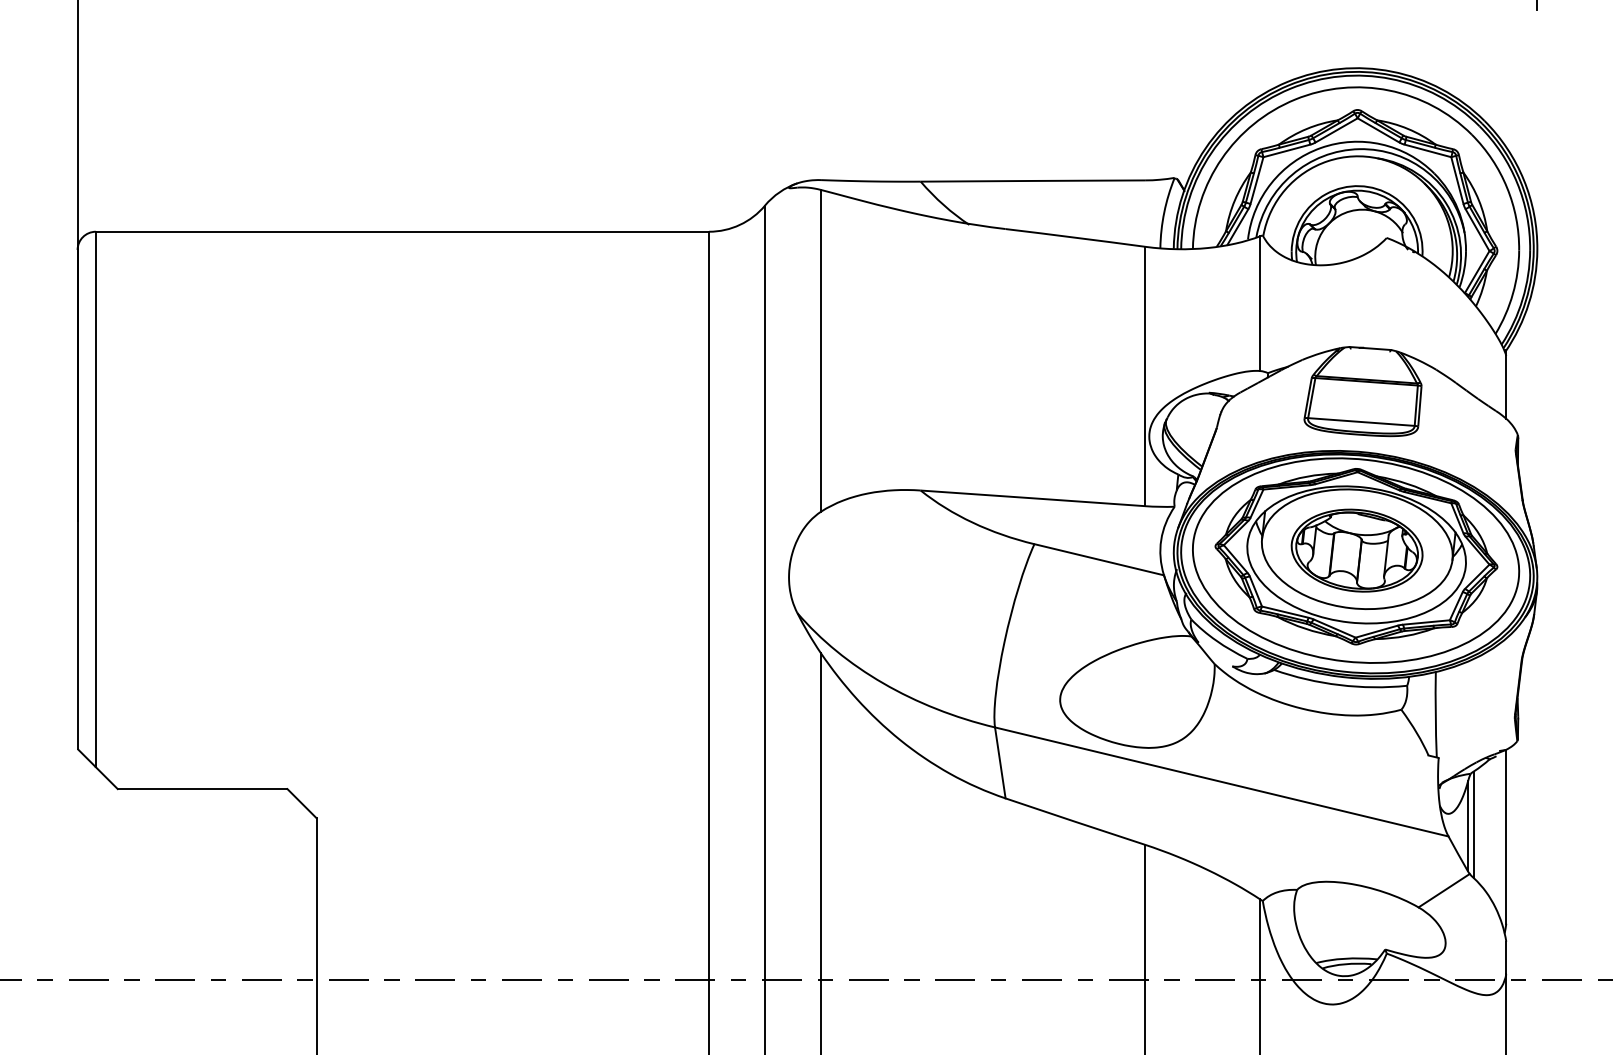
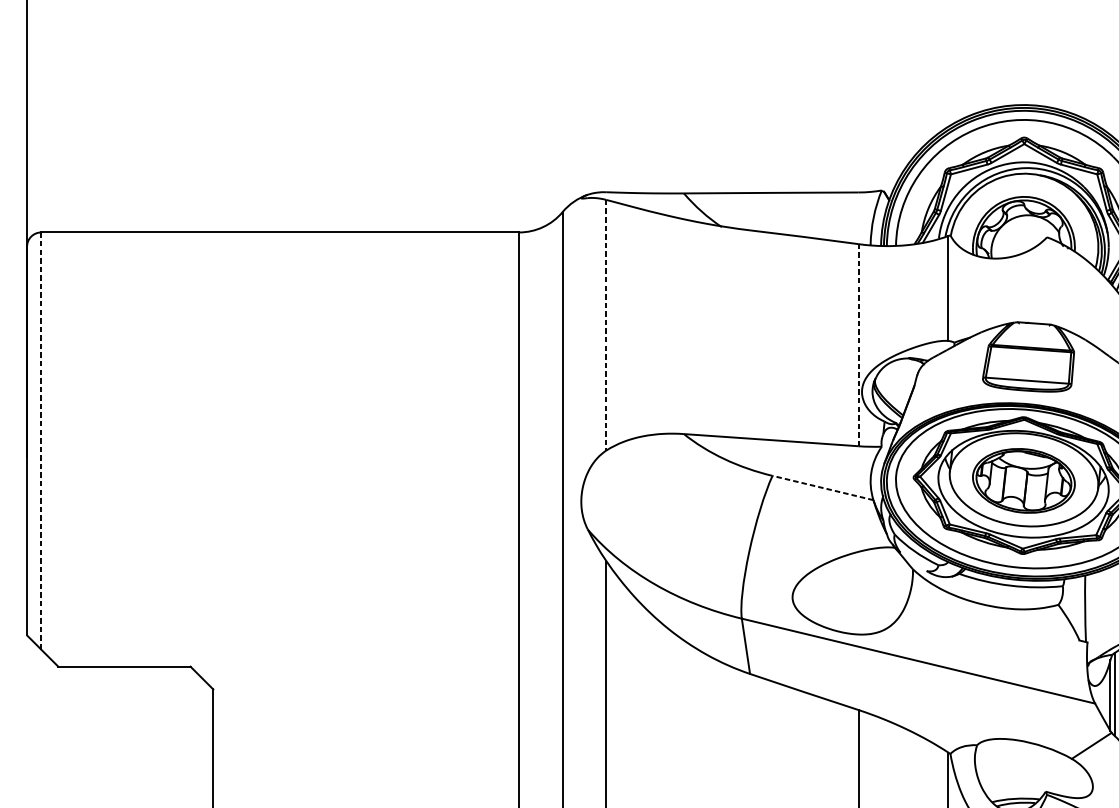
line: (821, 350) -> (606, 324), solid -> dashed
line: (1145, 376) -> (859, 345), solid -> dashed
line: (95, 499) -> (41, 441), solid -> dashed
line: (1099, 559) -> (823, 487), solid -> dashed

